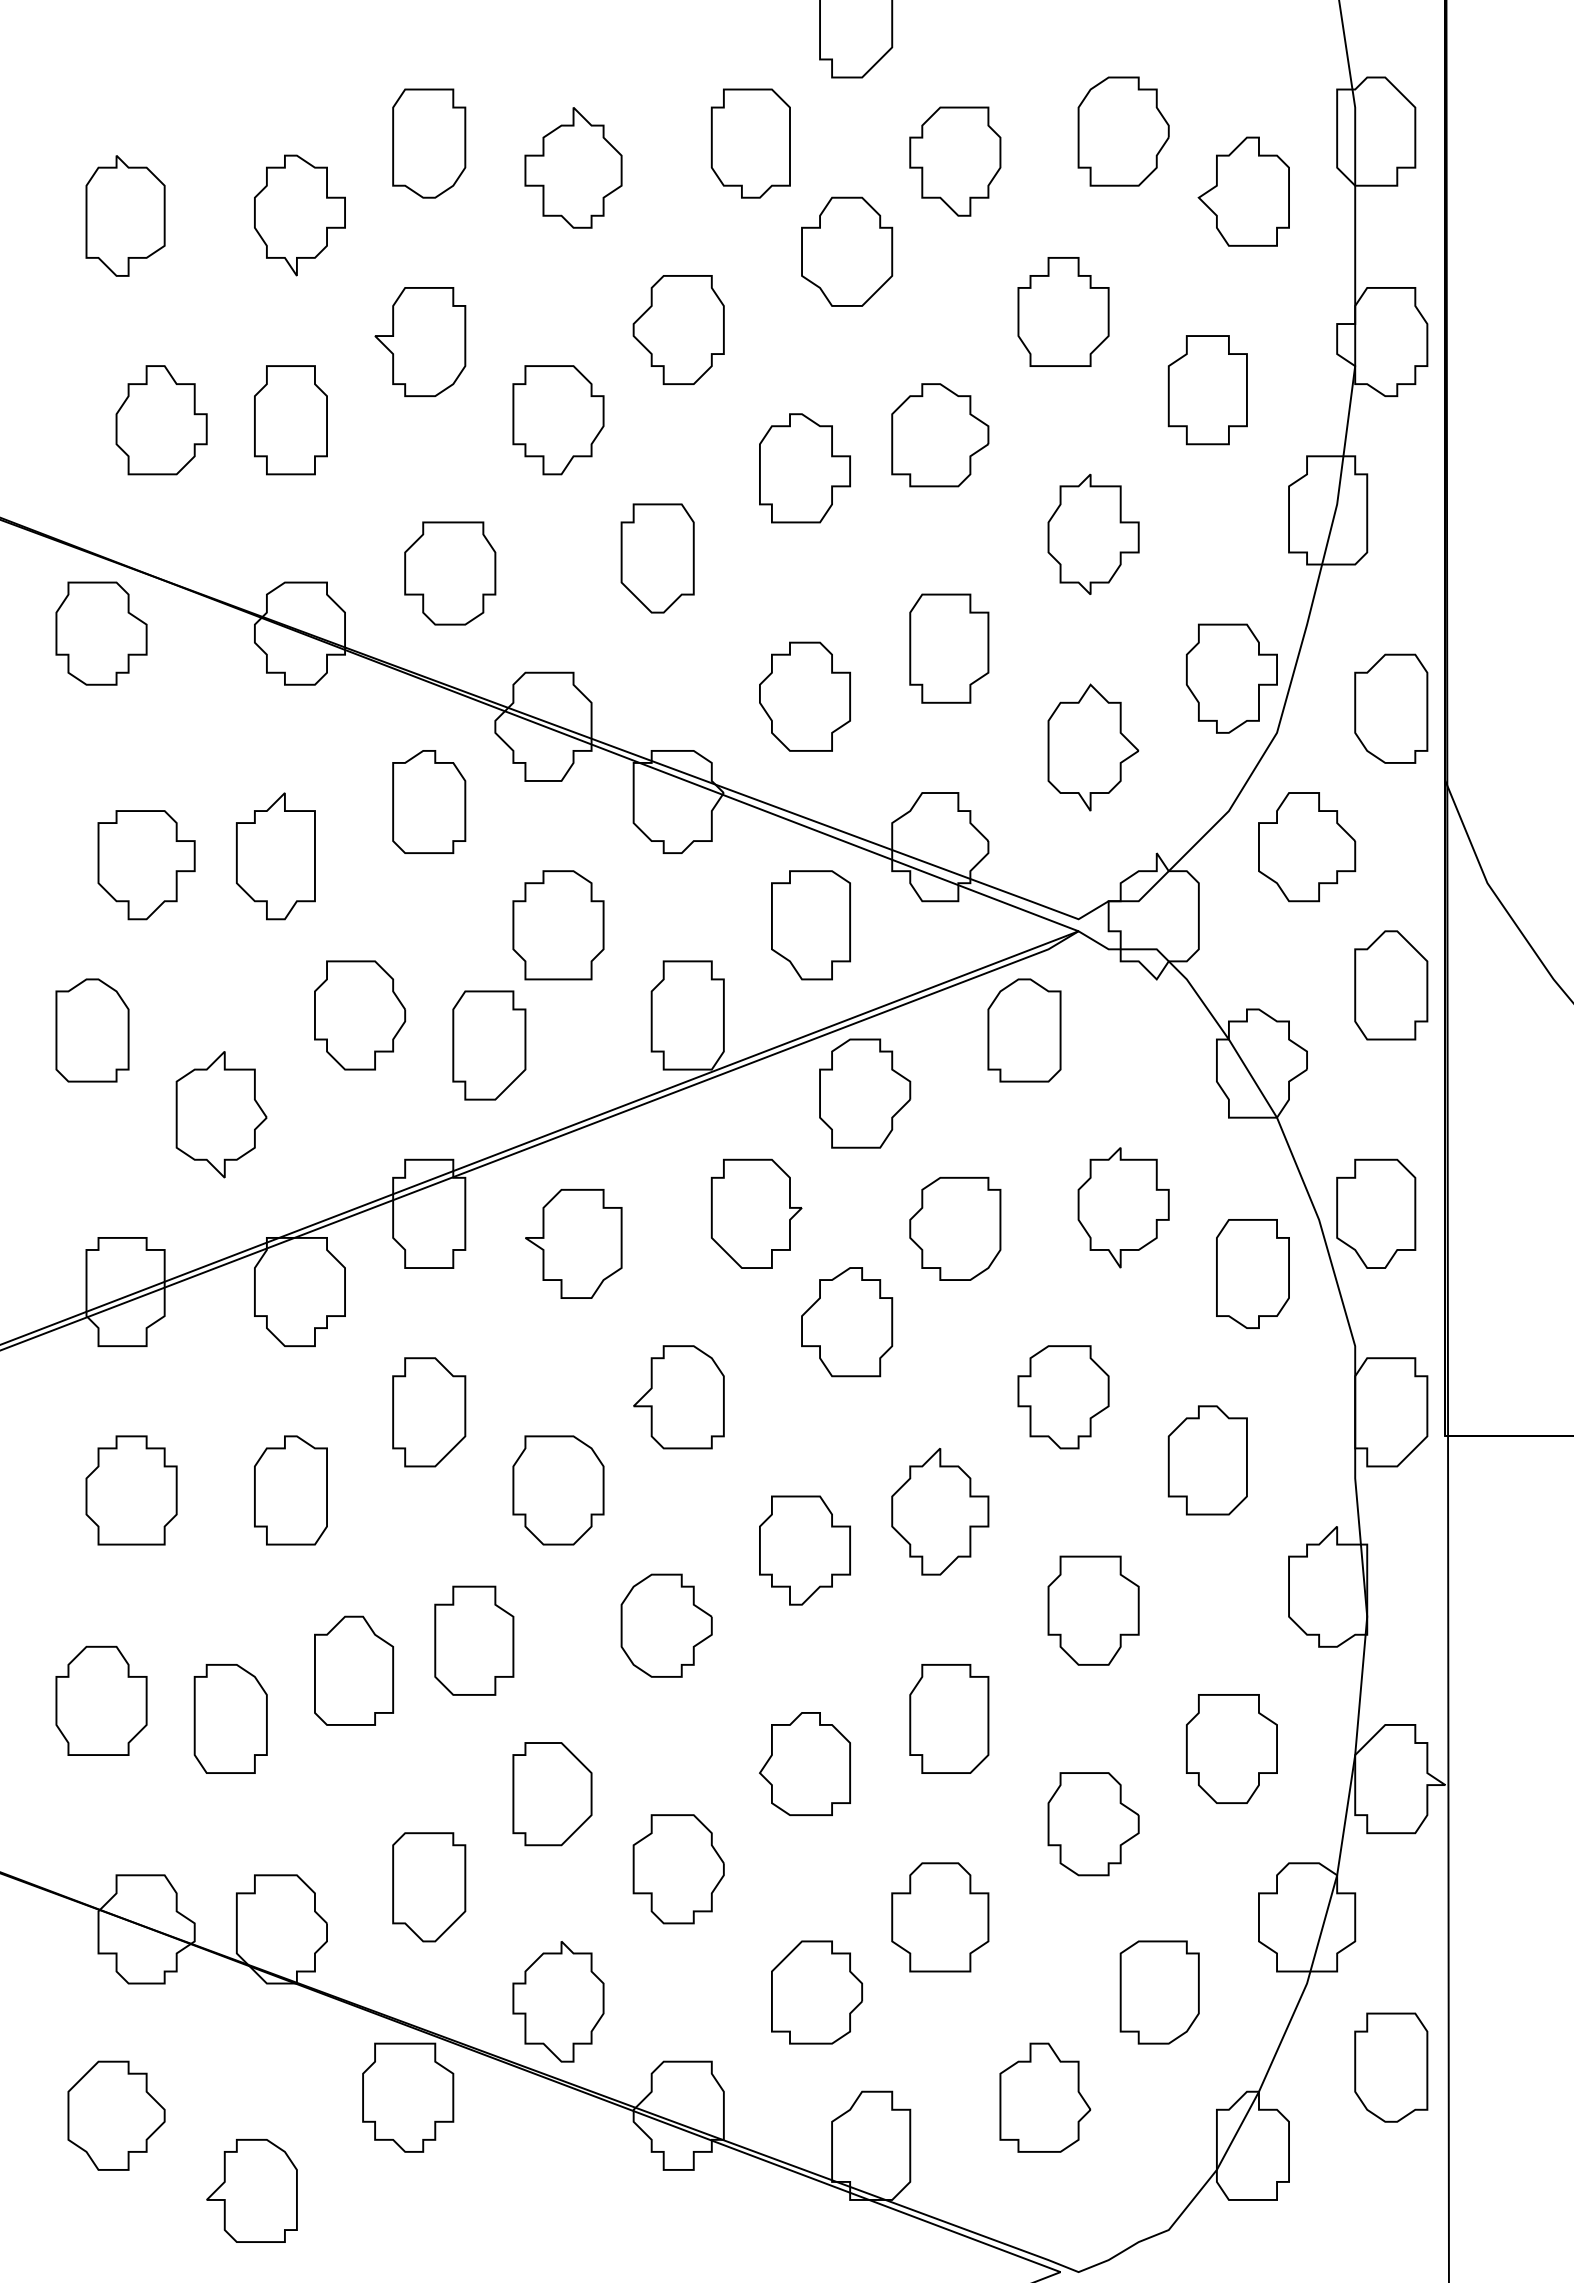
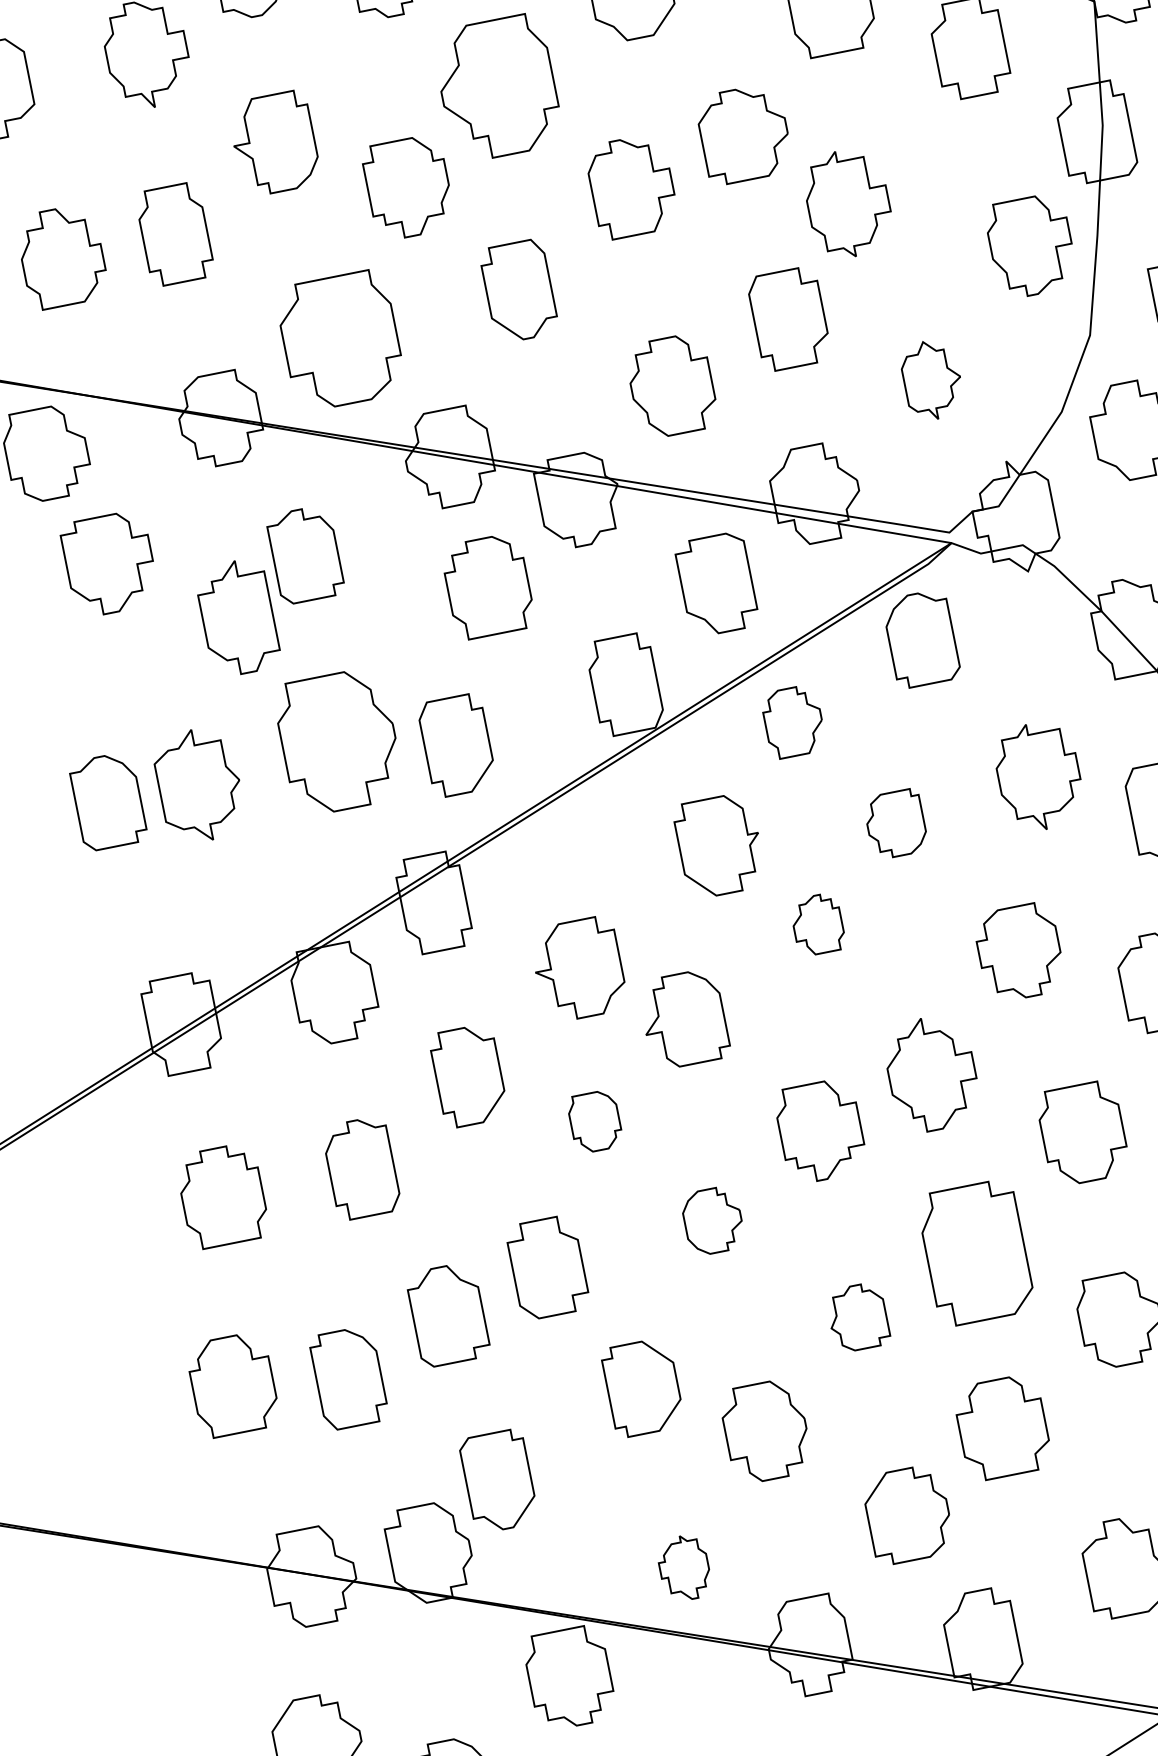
part: (678, 329) -> (497, 87), size x1.4
part: (1093, 533) -> (848, 202), moved
part: (450, 573) -> (341, 340), size x1.4
part: (1231, 678) -> (1030, 246), moved
part: (1093, 747) -> (932, 380), size x0.7
part: (429, 801) -> (305, 554), moved
part: (146, 865) -> (109, 564), moved
part: (558, 925) -> (488, 586), moved
part: (360, 1015) -> (339, 741), size x1.4
part: (865, 1093) -> (793, 721), size x0.7
part: (221, 1114) -> (199, 785), moved
part: (955, 1228) -> (895, 823), size x0.7
part: (573, 1243) -> (578, 969), moved
part: (847, 1322) -> (818, 924), size x0.6
part: (558, 1490) -> (595, 1121), size x0.6
part: (666, 1625) -> (712, 1220), size x0.7
part: (949, 1718) -> (976, 1252), size x1.4
part: (804, 1763) -> (857, 1317), size x0.7
part: (429, 1887) -> (499, 1481), moved
part: (558, 2001) -> (684, 1567), size x0.6

